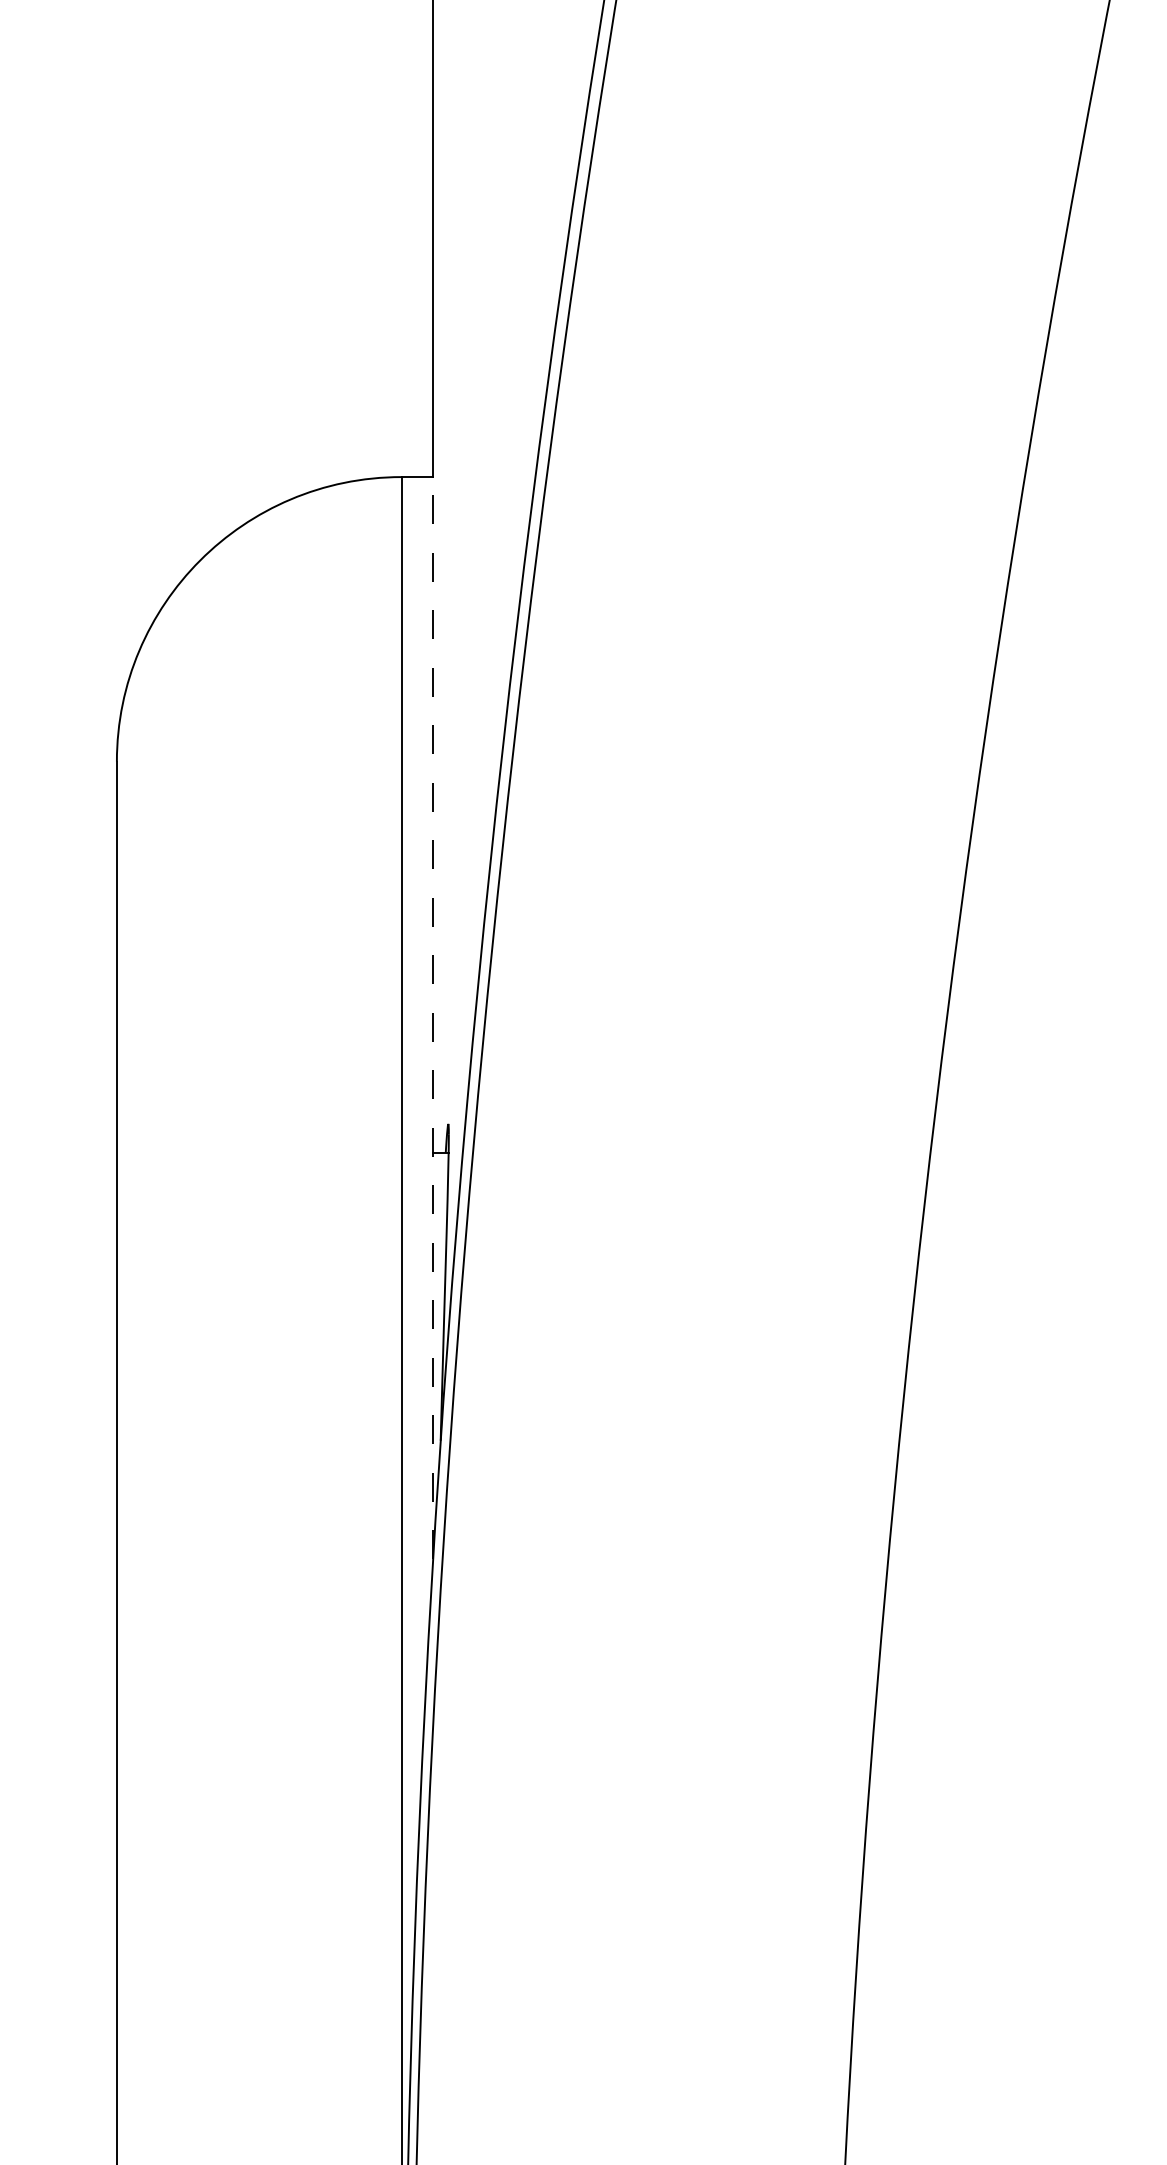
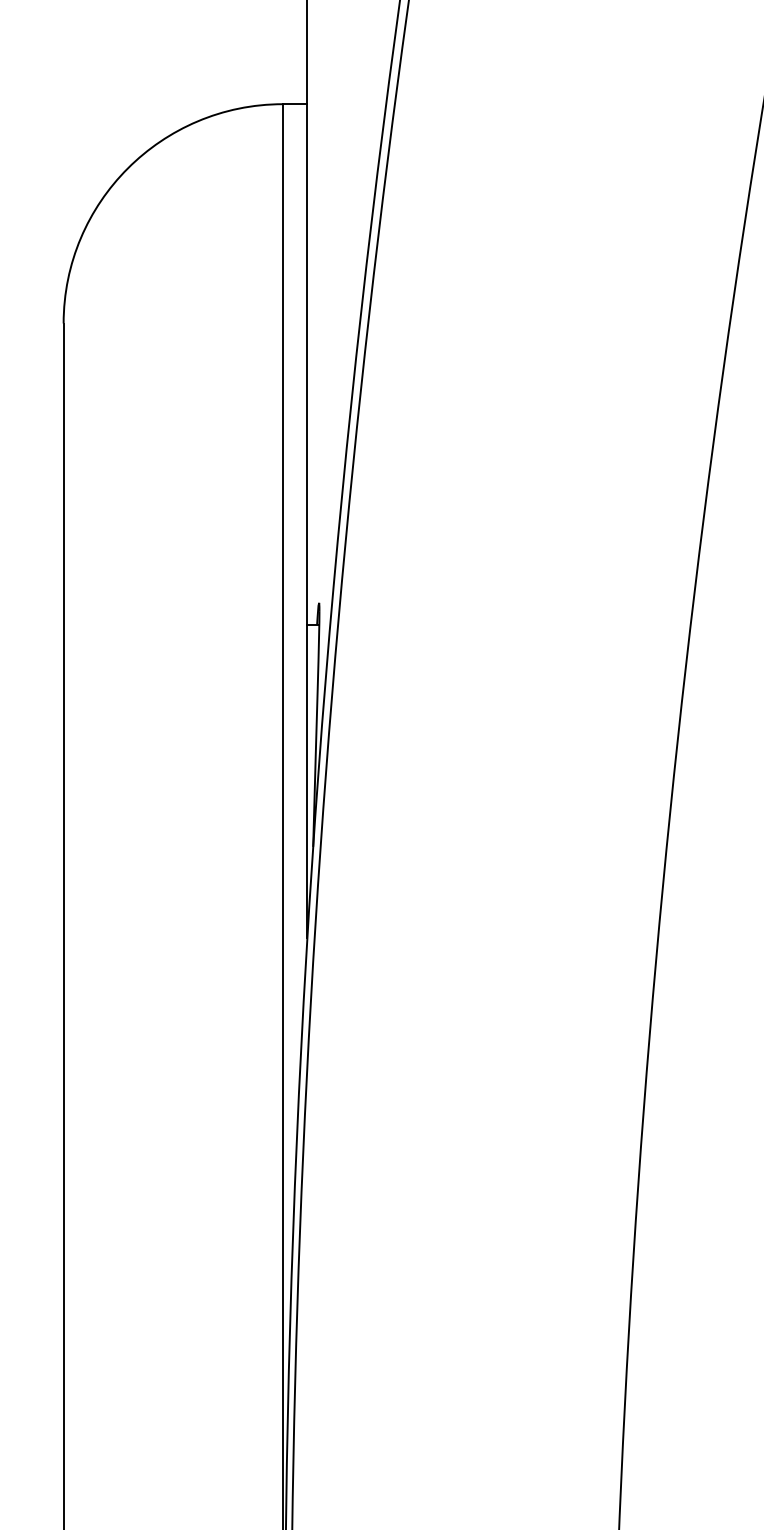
line: (433, 1018) -> (307, 521), dashed -> solid

